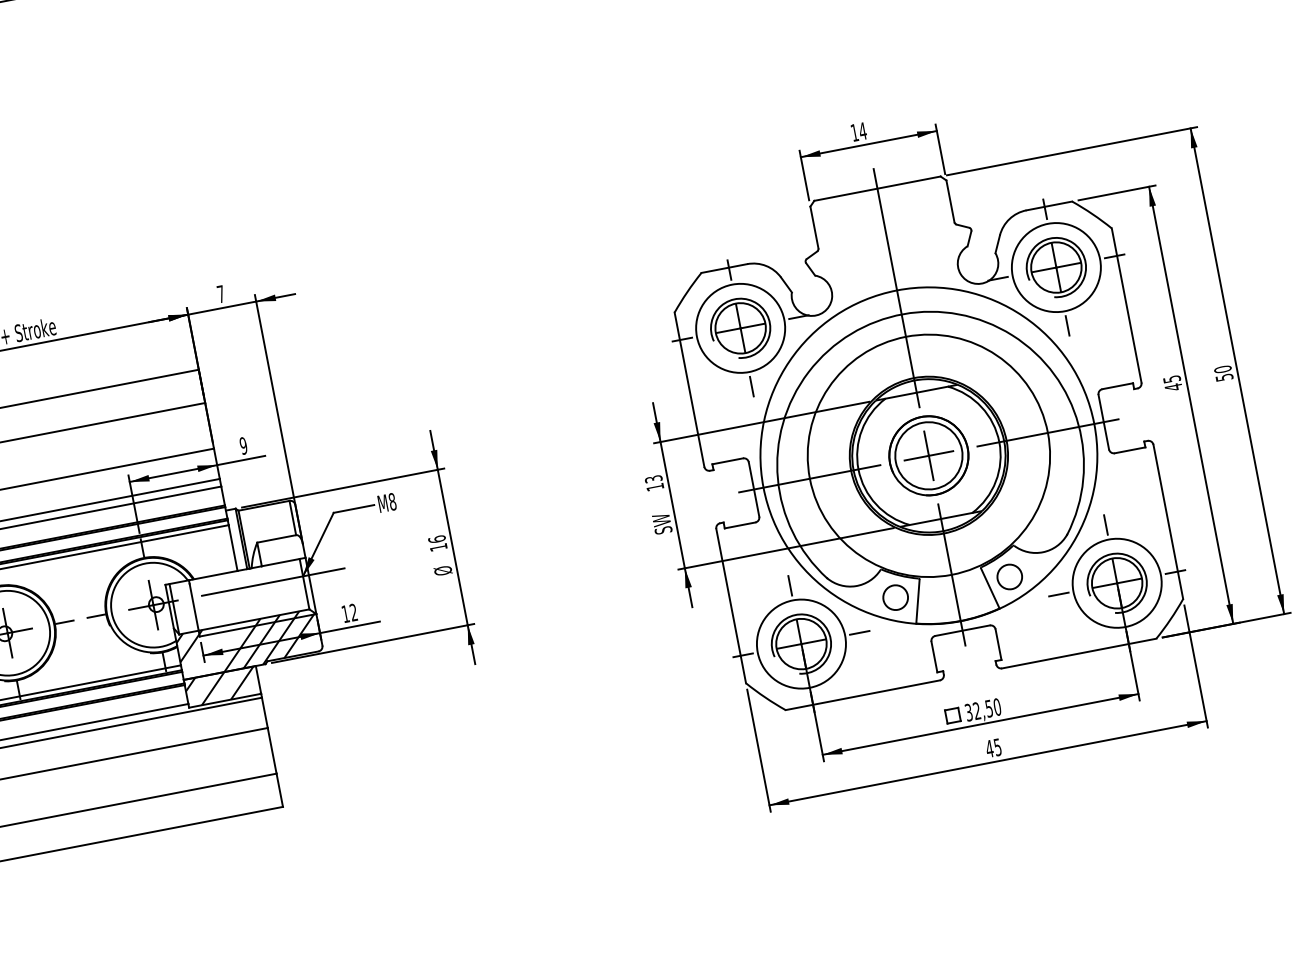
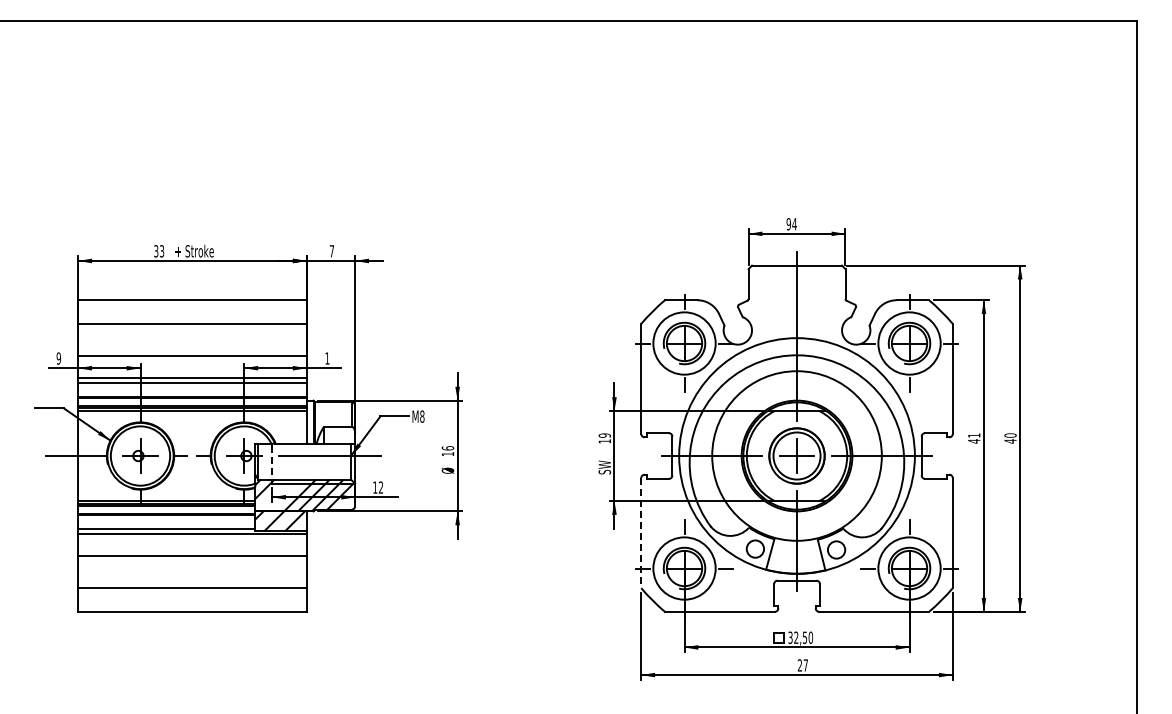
text: (854, 133) -> (788, 224), 14 -> 94
text: (1224, 377) -> (1010, 441), 50 -> 40
text: (1172, 379) -> (974, 435), 45 -> 41
text: (243, 445) -> (327, 358), 9 -> 1
text: (653, 479) -> (604, 435), 13 -> 19
line: (194, 606) -> (272, 462), solid -> dashed
line: (731, 606) -> (641, 533), solid -> dashed
text: (993, 748) -> (802, 665), 45 -> 27

